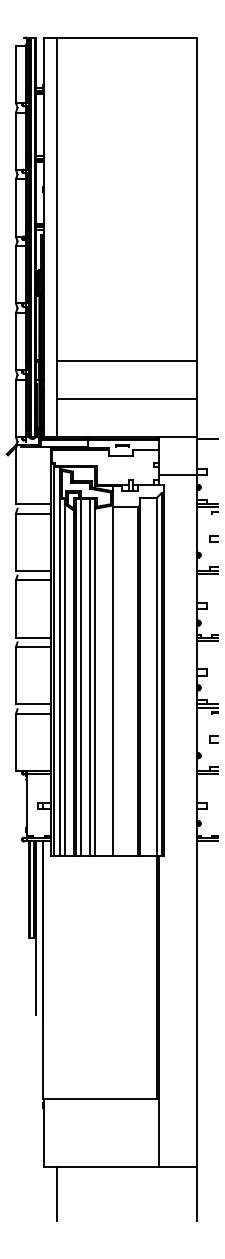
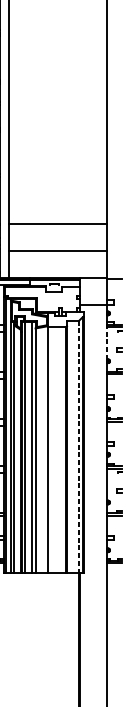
line: (196, 529) -> (106, 343), solid -> dashed
line: (157, 676) -> (79, 446), solid -> dashed

